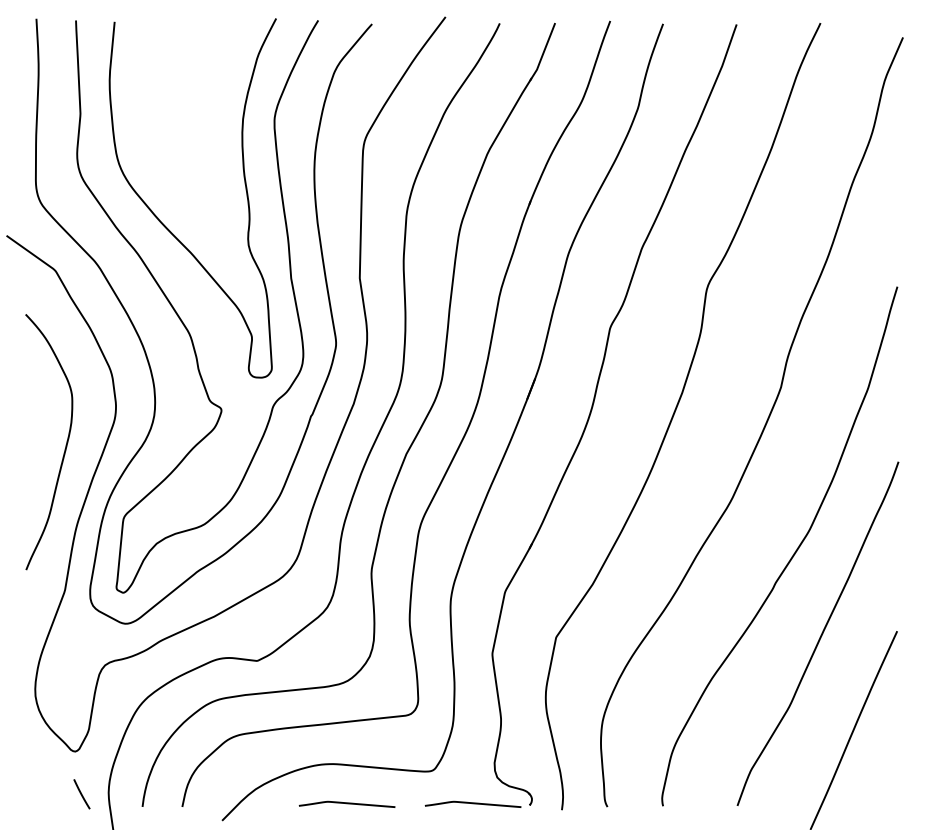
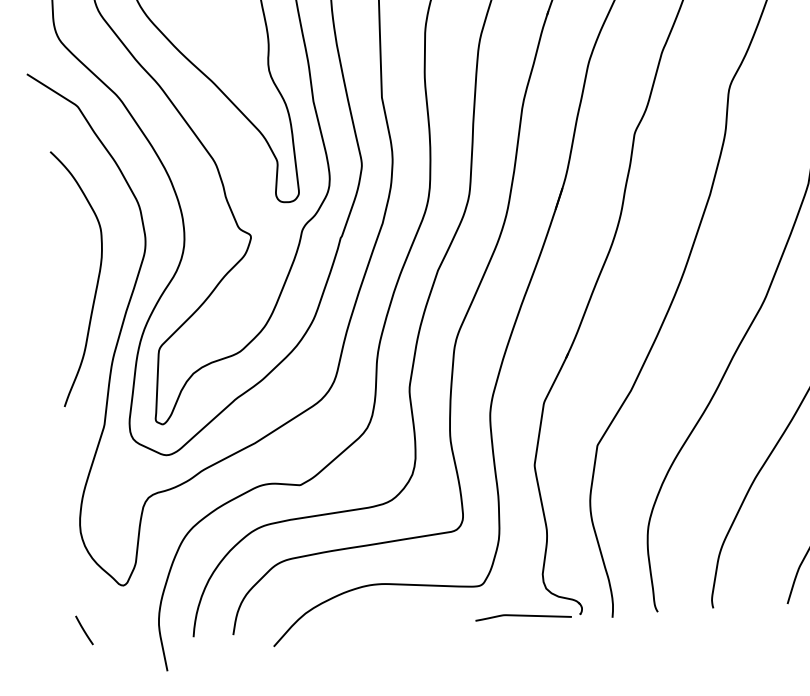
line: (81, 794) -> (84, 630), moved
curve: (346, 803) -> (397, 622), removed

